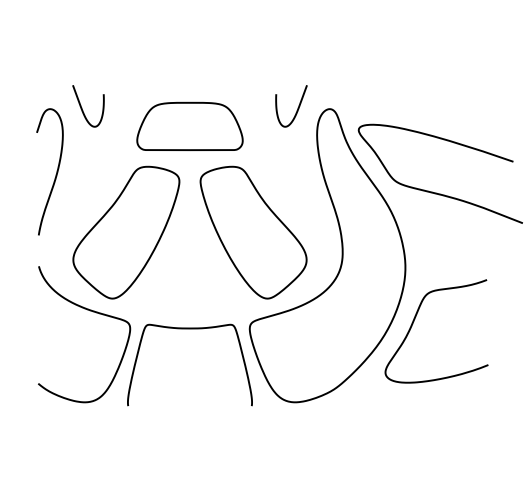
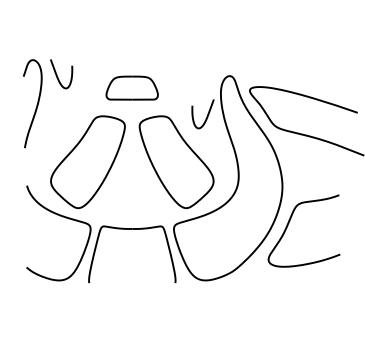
curve: (296, 109) -> (206, 116), moved
part: (188, 125) -> (131, 87), size x0.7
curve: (55, 172) -> (36, 104), moved

